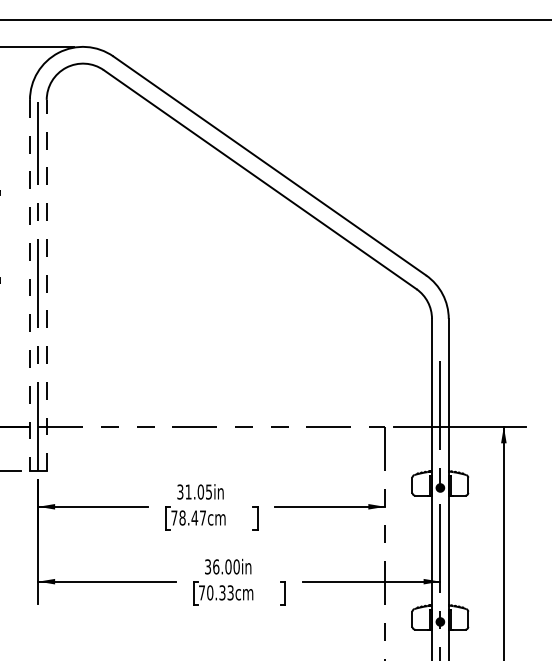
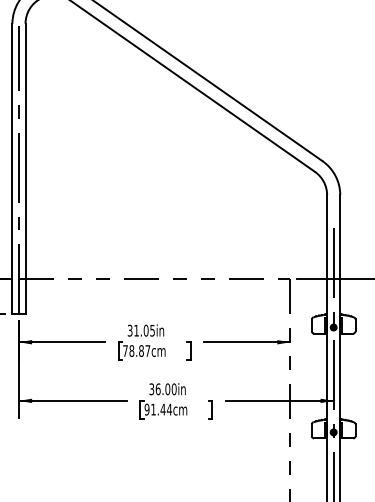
line: (29, 285) -> (12, 169), dashed -> solid
line: (46, 285) -> (25, 169), dashed -> solid
text: (194, 517) -> (141, 350), 78.47cm -> 78.87cm
text: (215, 592) -> (157, 409), 70.33cm -> 91.44cm

